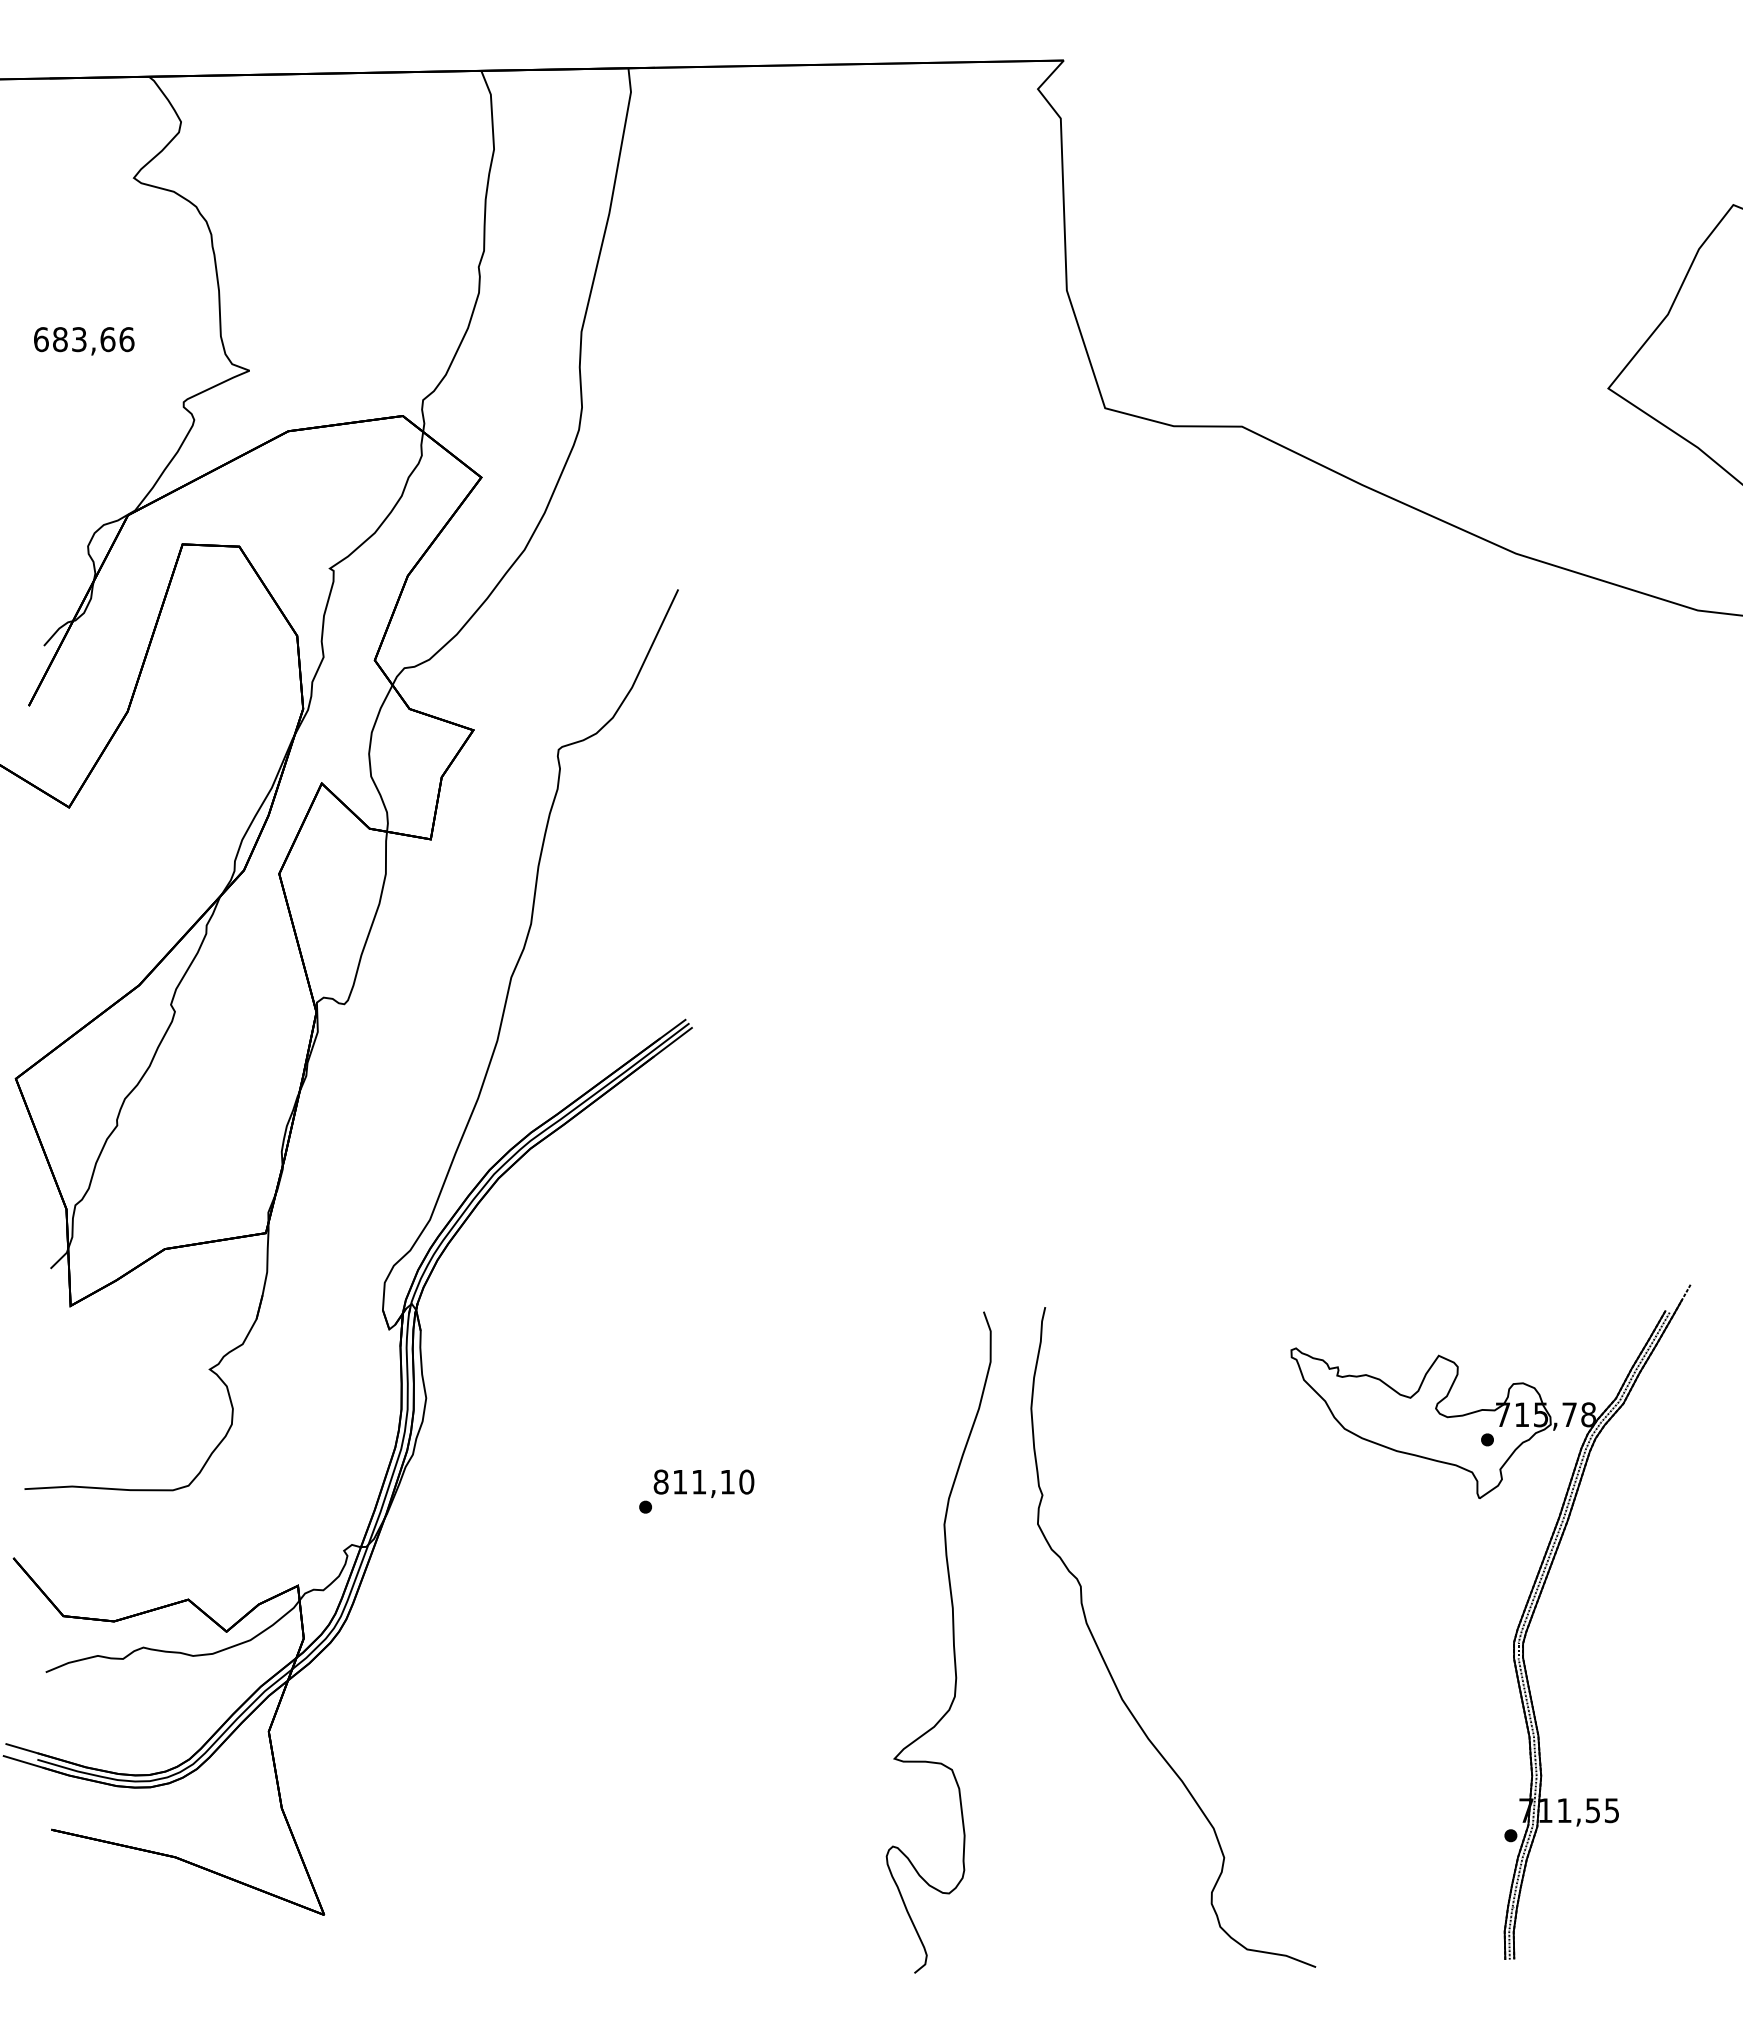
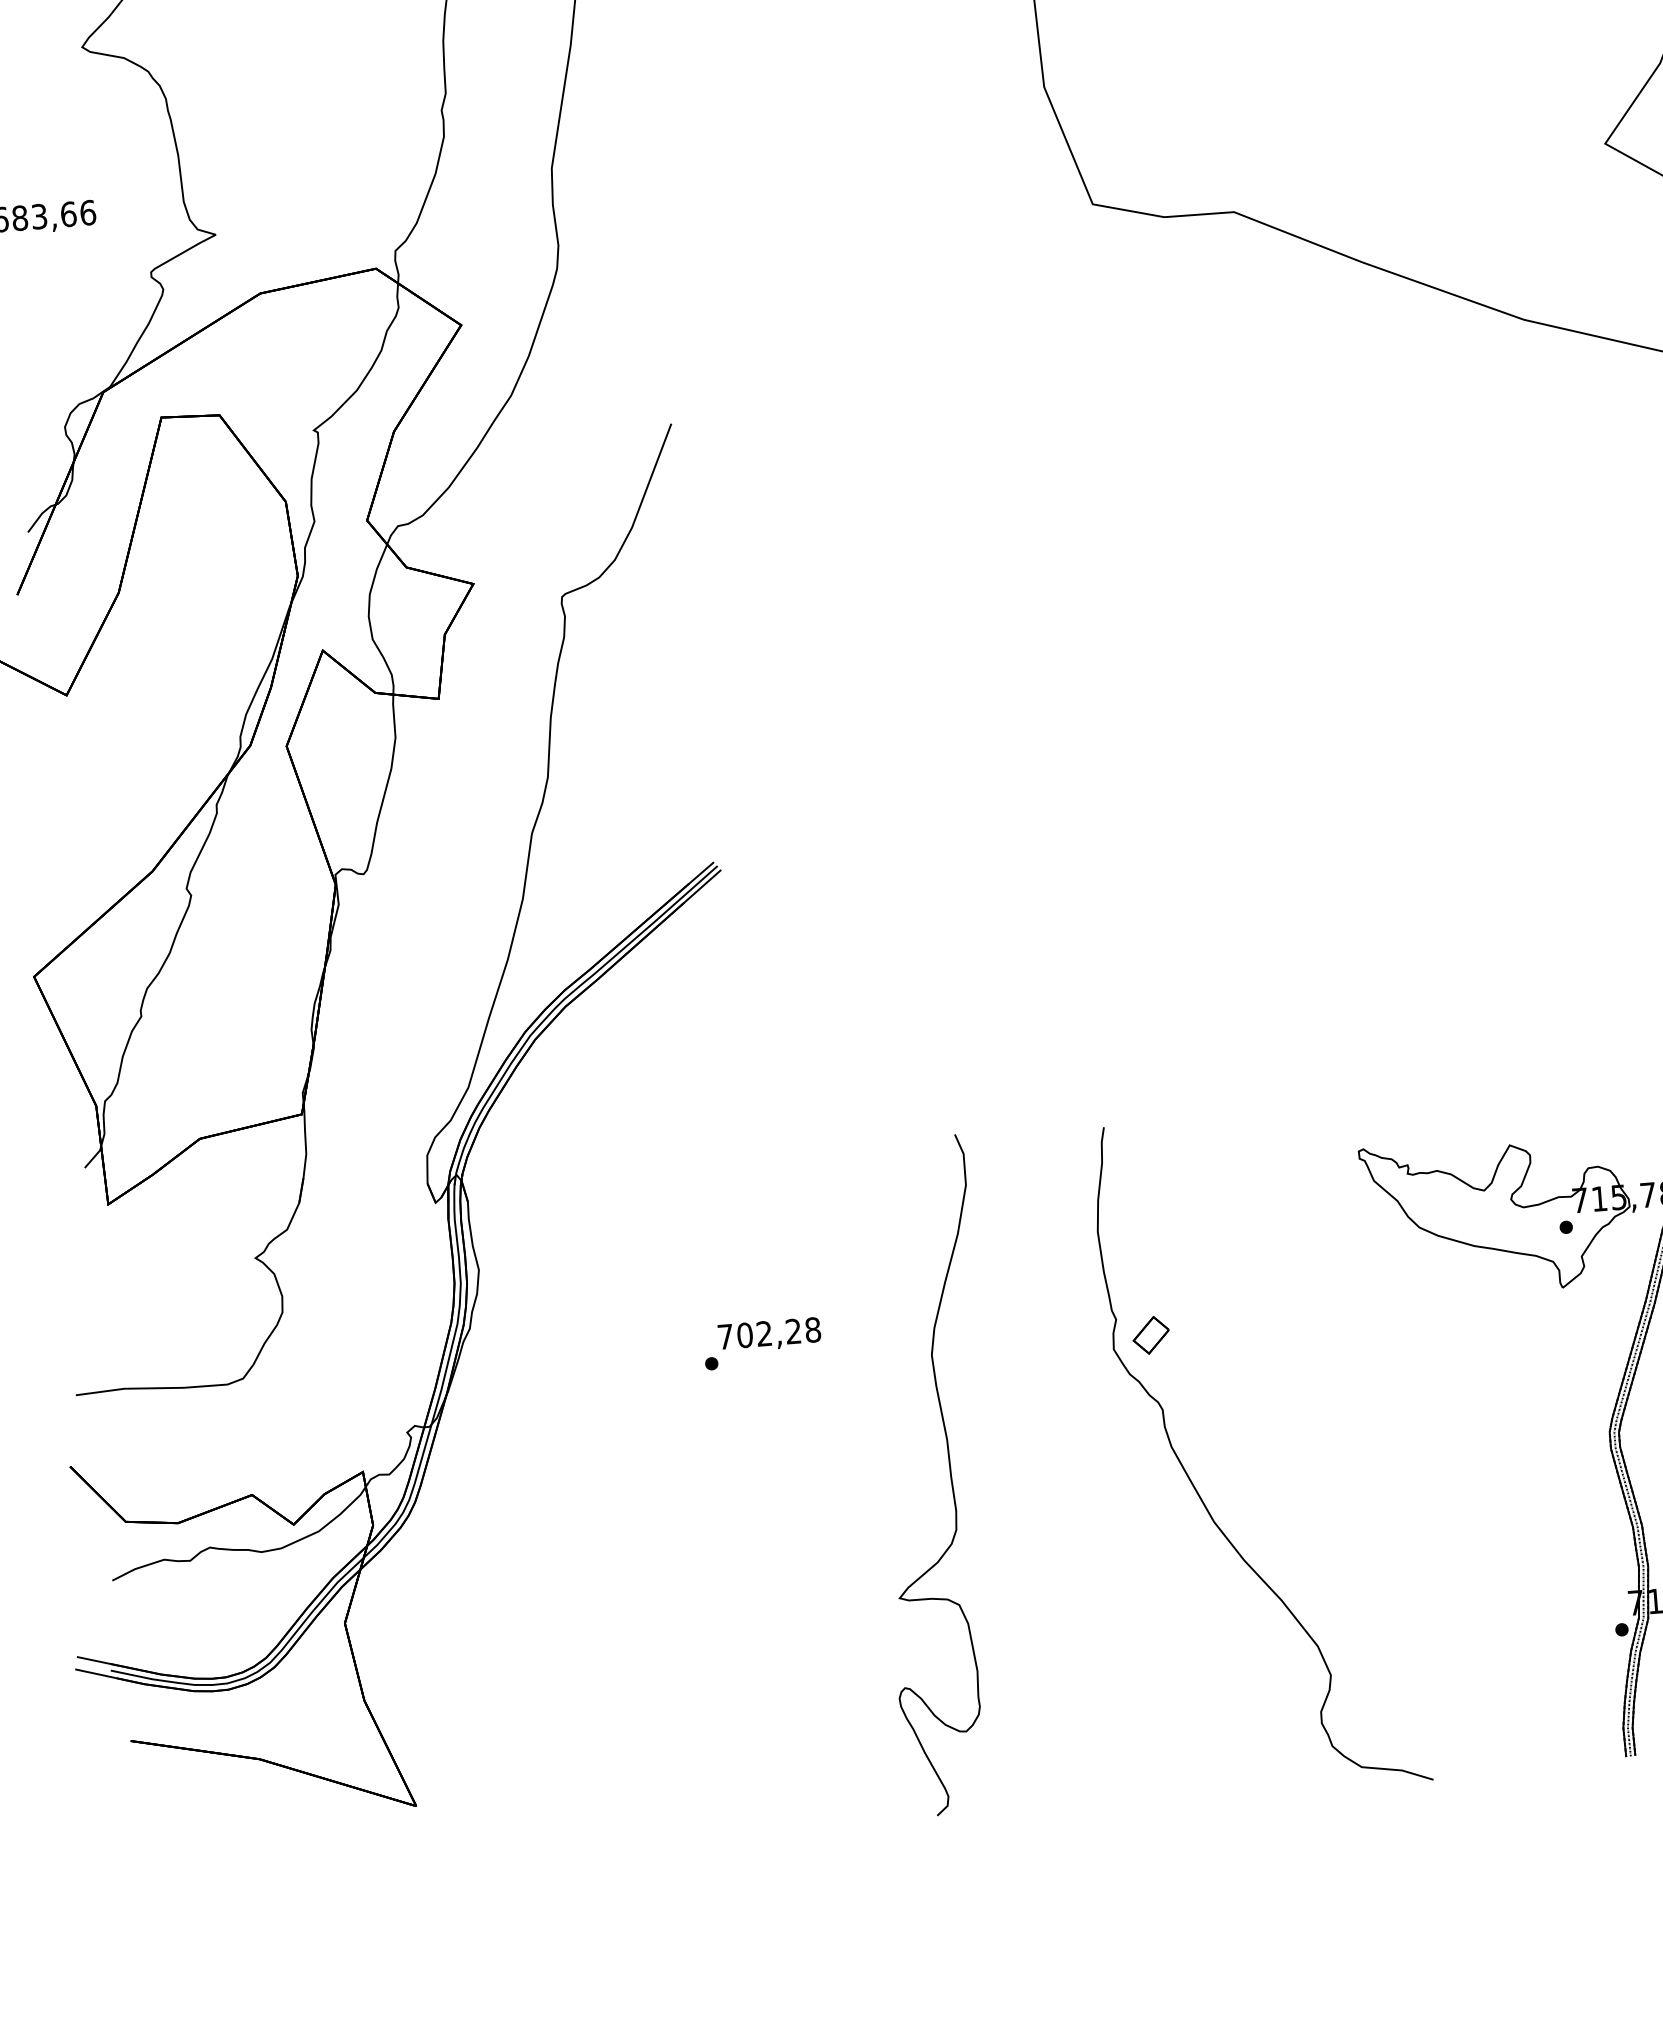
text: (703, 1481) -> (768, 1332), 811,10 -> 702,28
part: (1074, 1512) -> (1150, 1334), added
part: (952, 1640) -> (949, 1472), moved

